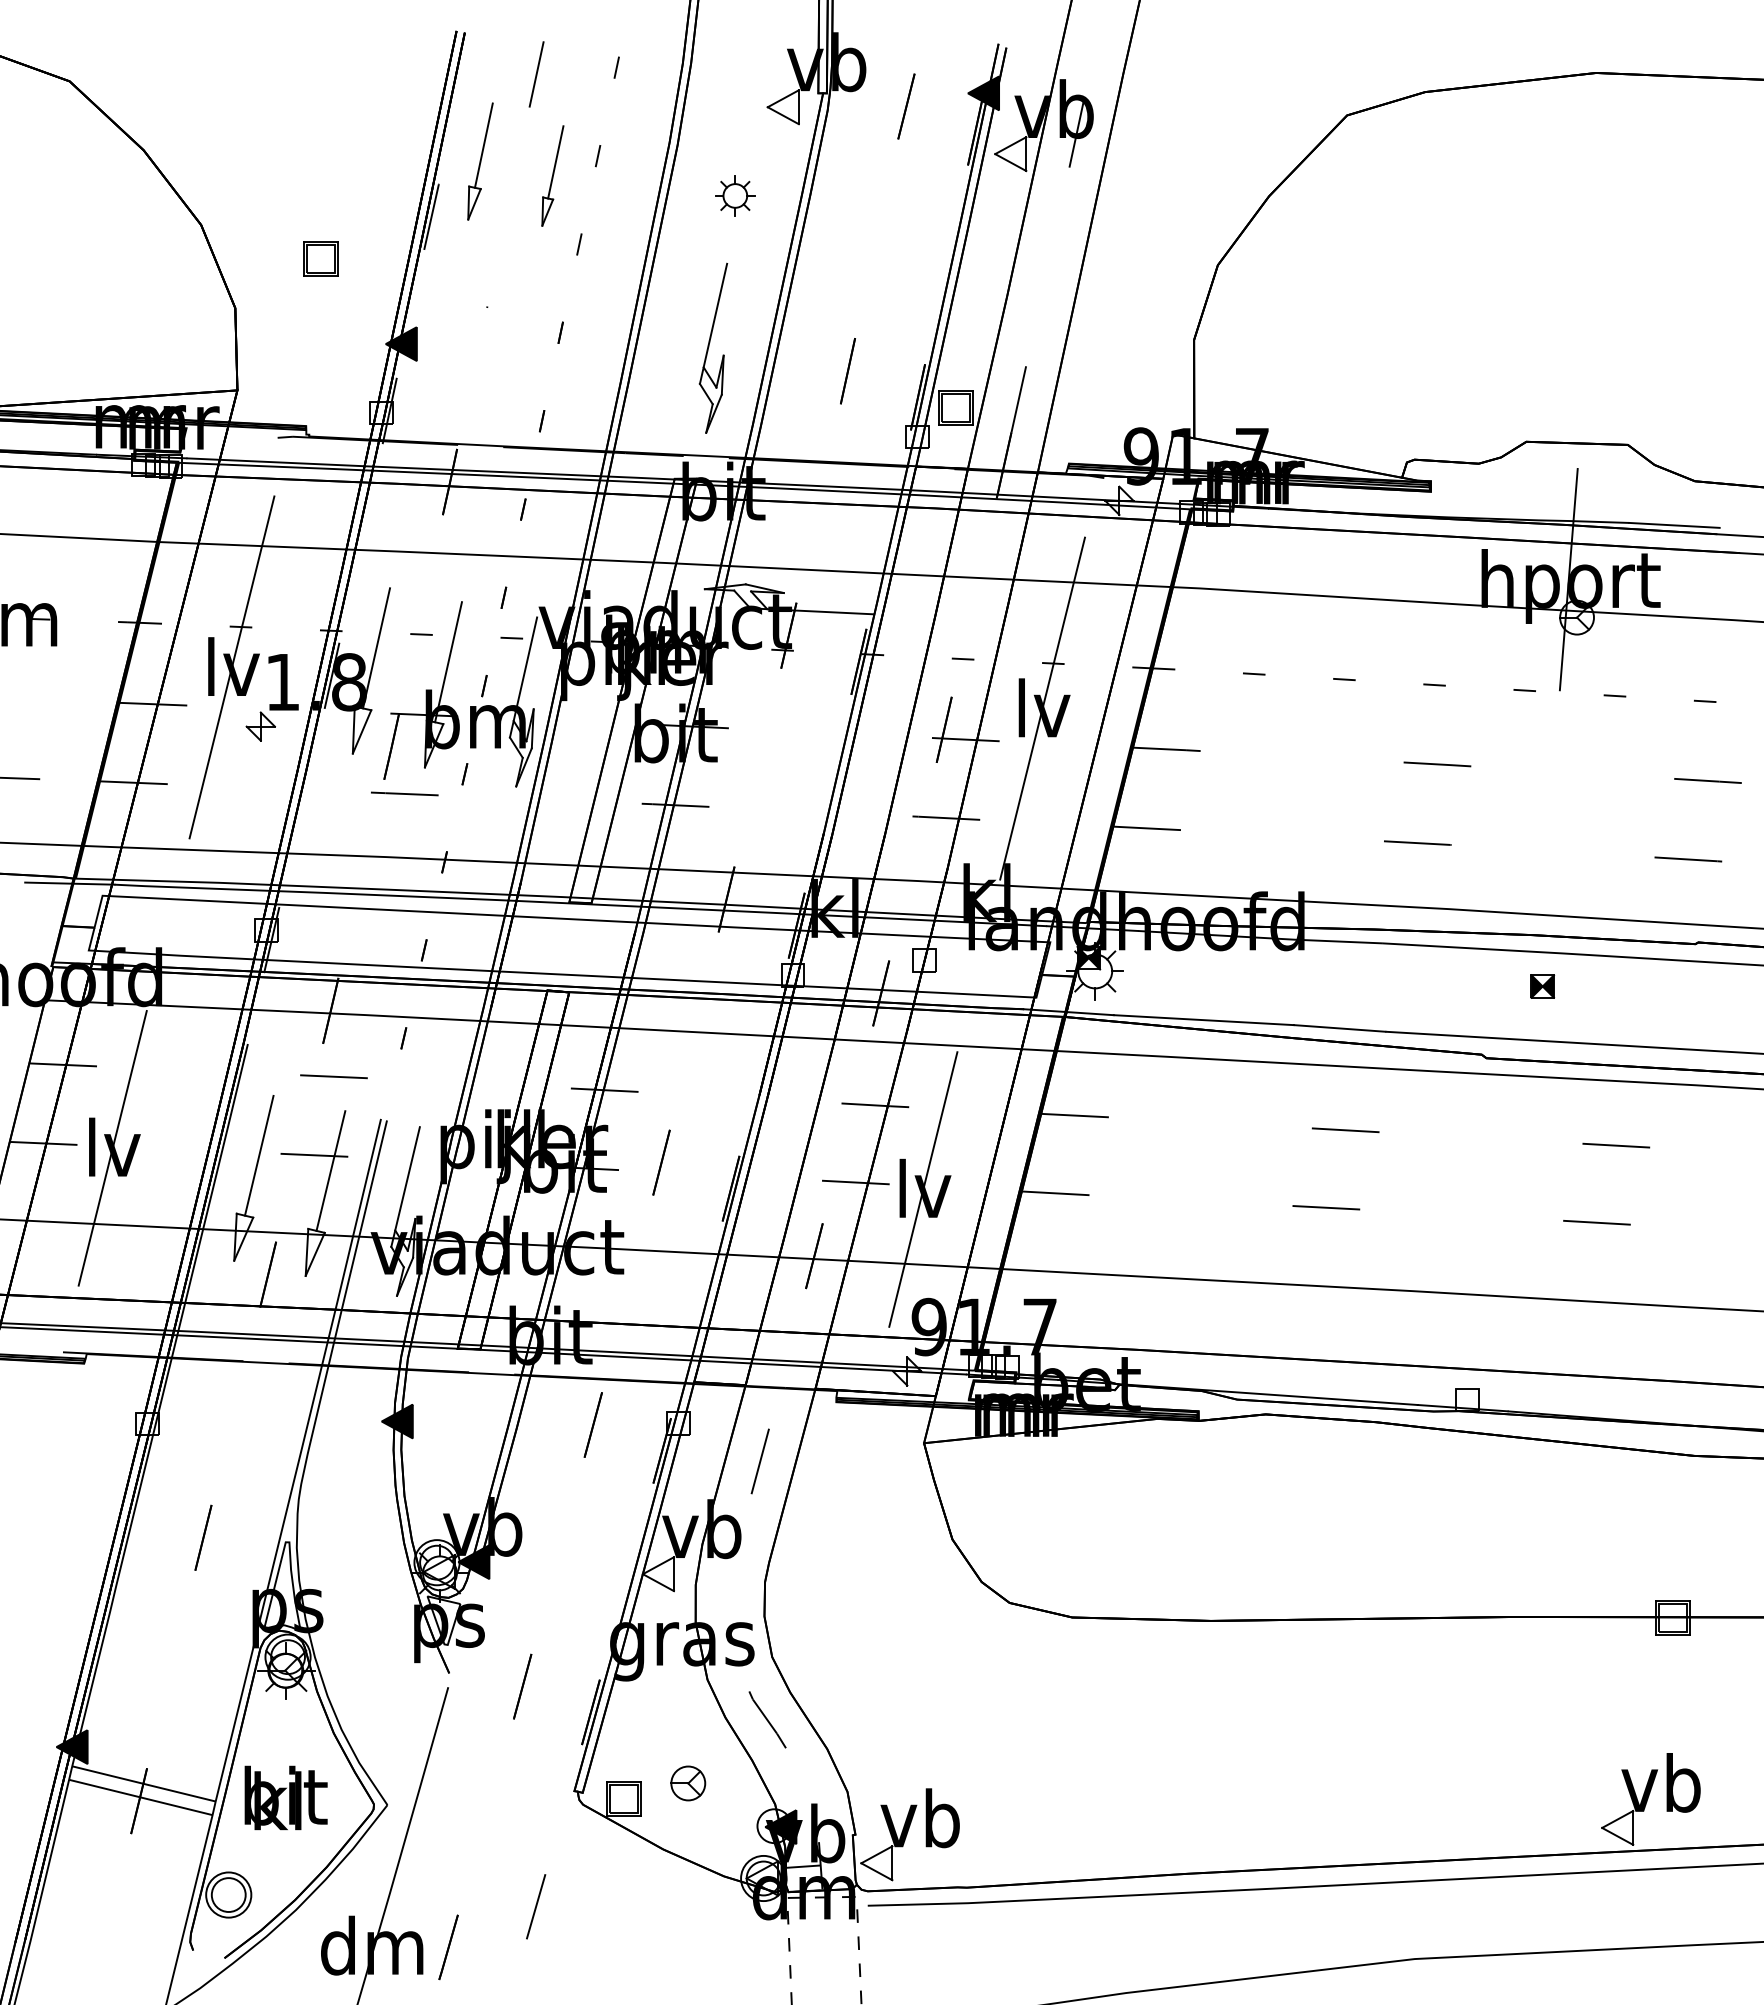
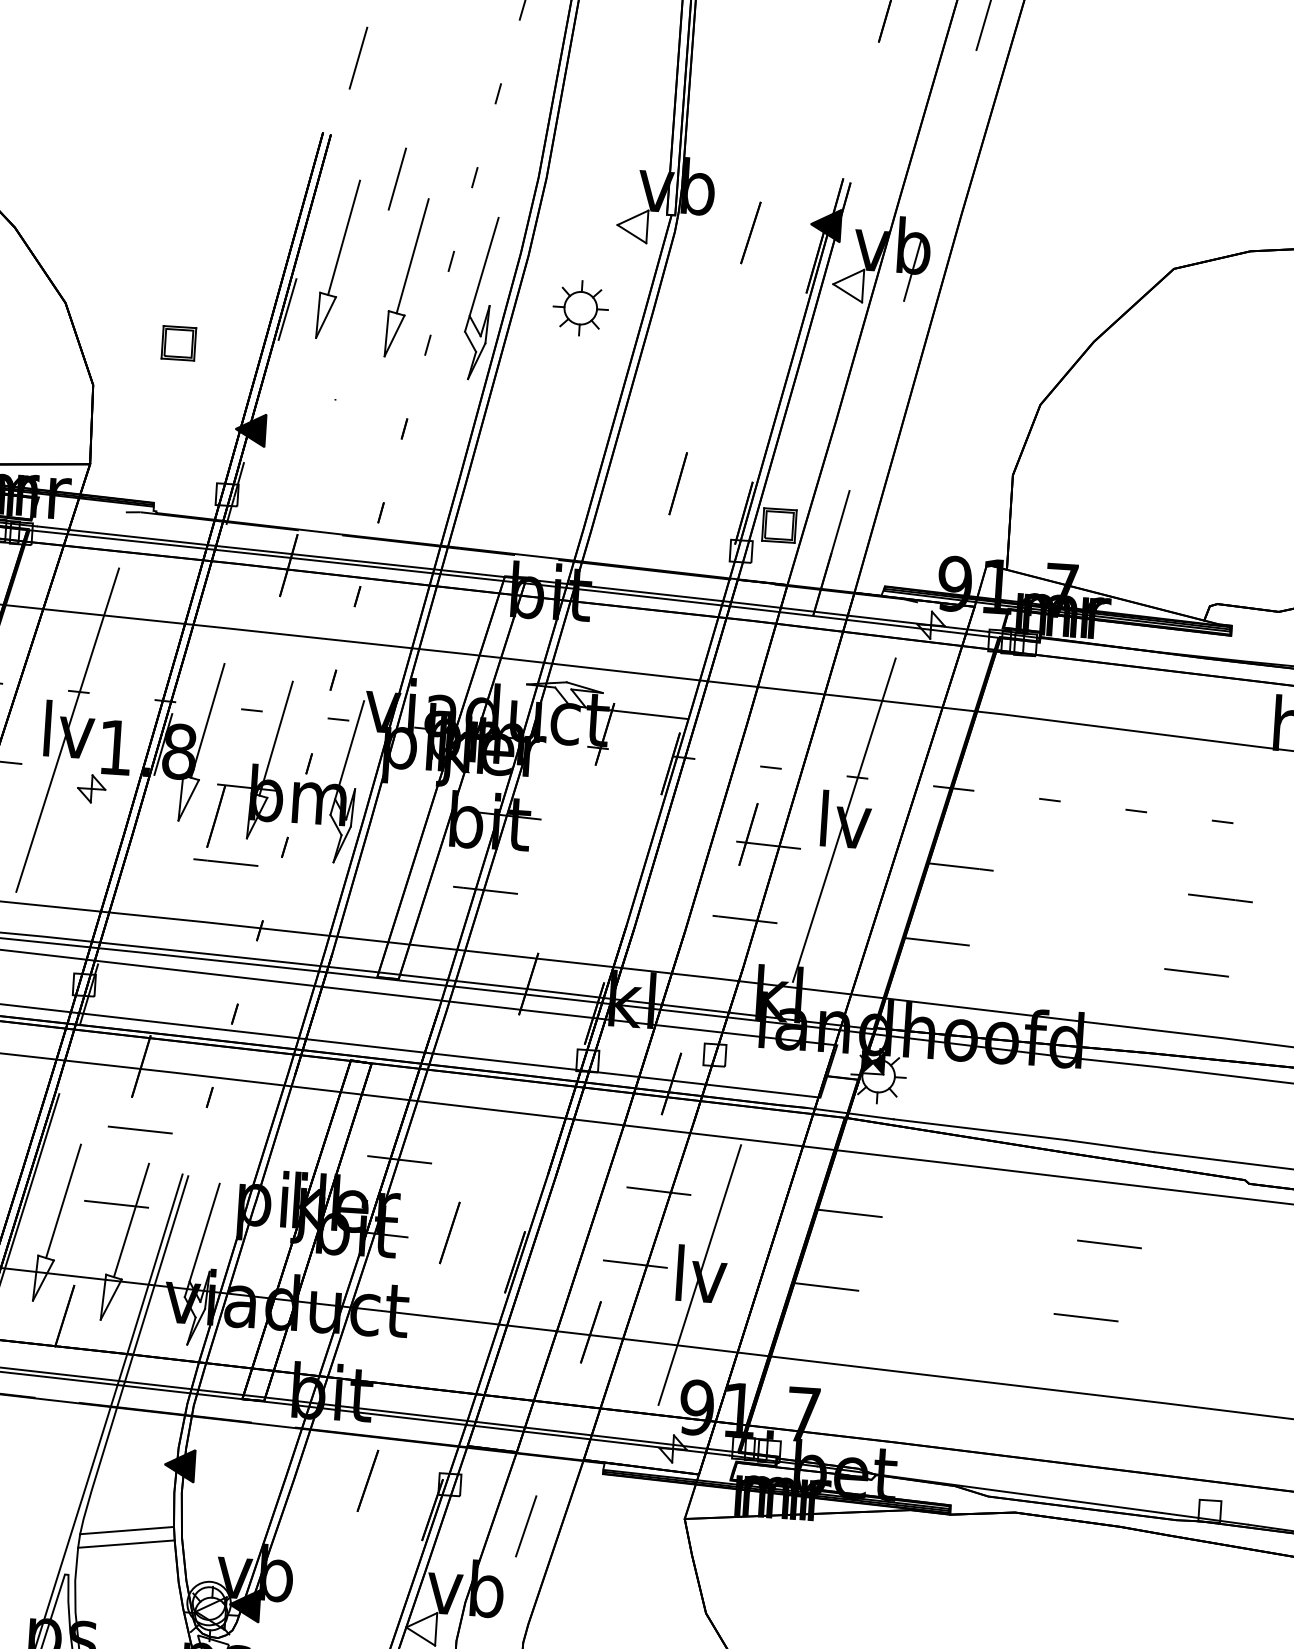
part: (480, 161) -> (338, 259), size x1.43
part: (552, 175) -> (406, 277), size x1.67
part: (735, 195) -> (581, 307), size x1.43
part: (713, 347) -> (480, 297), moved
line: (346, 1492) -> (126, 1530), added
line: (347, 1506) -> (126, 1543), added

